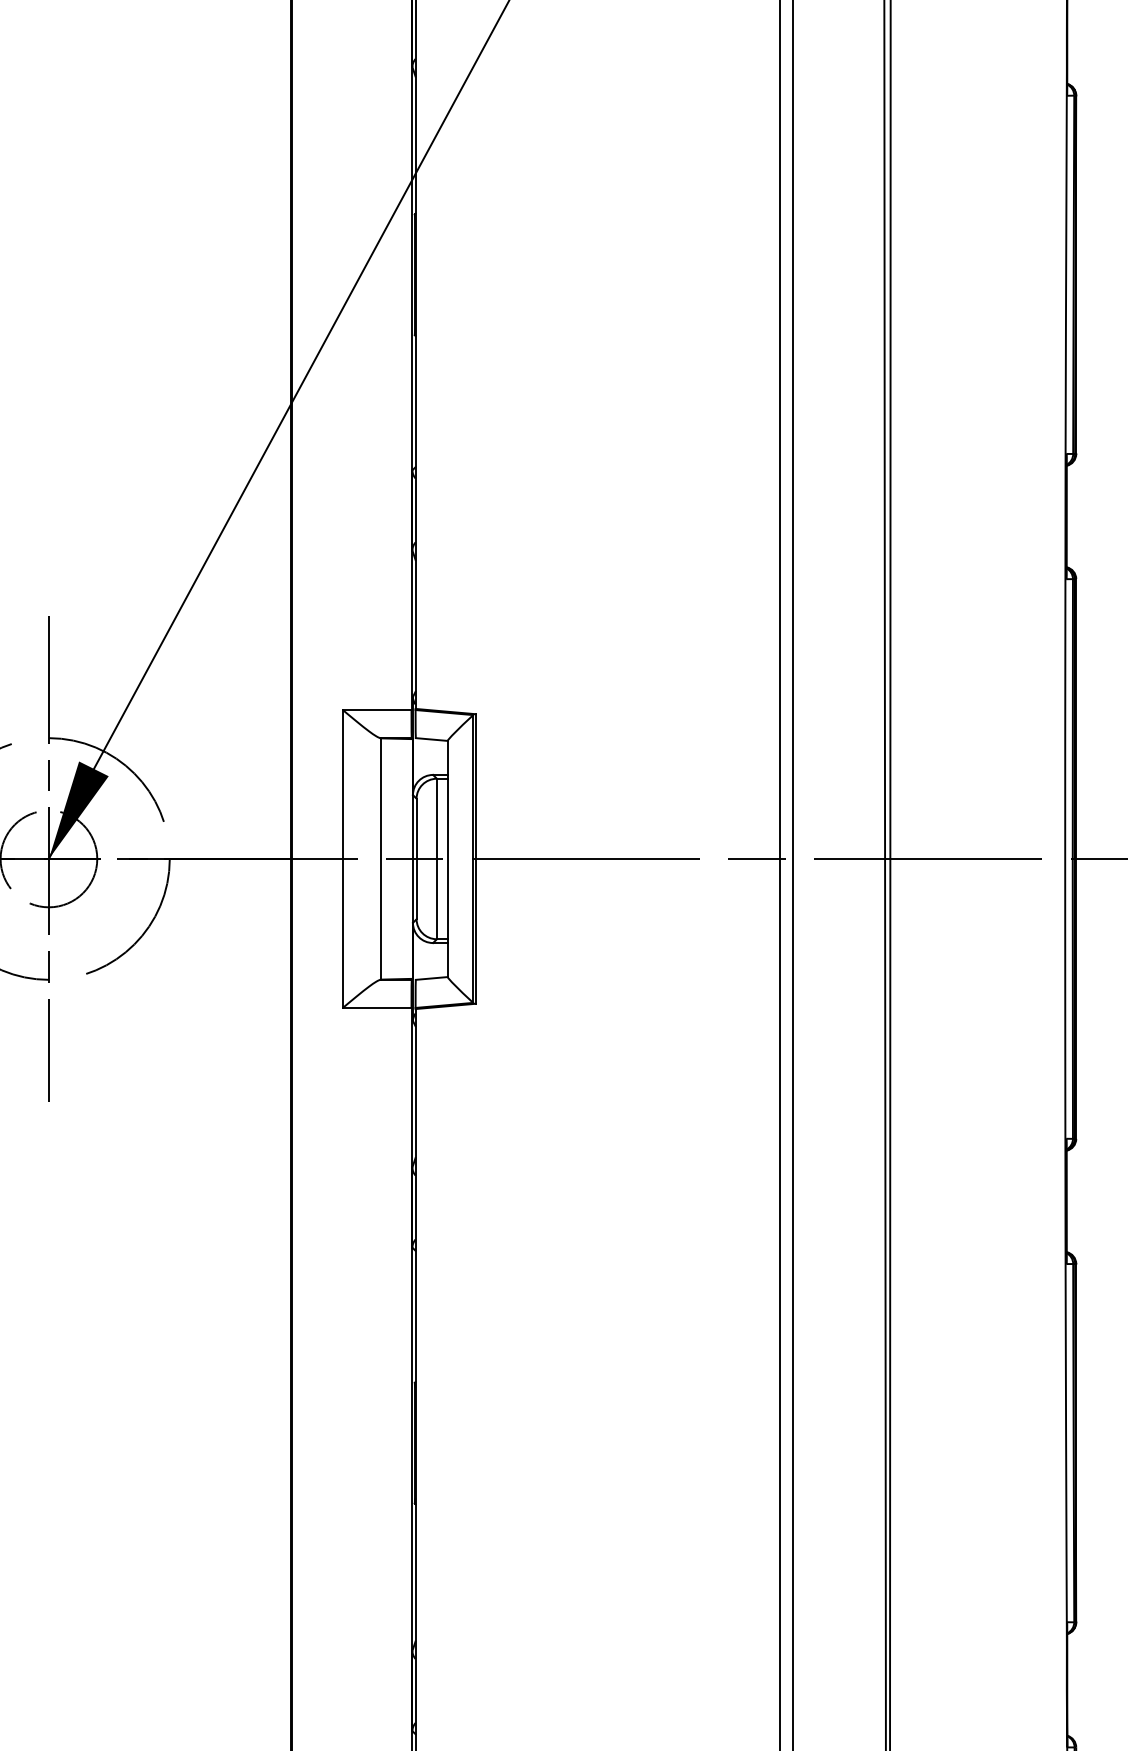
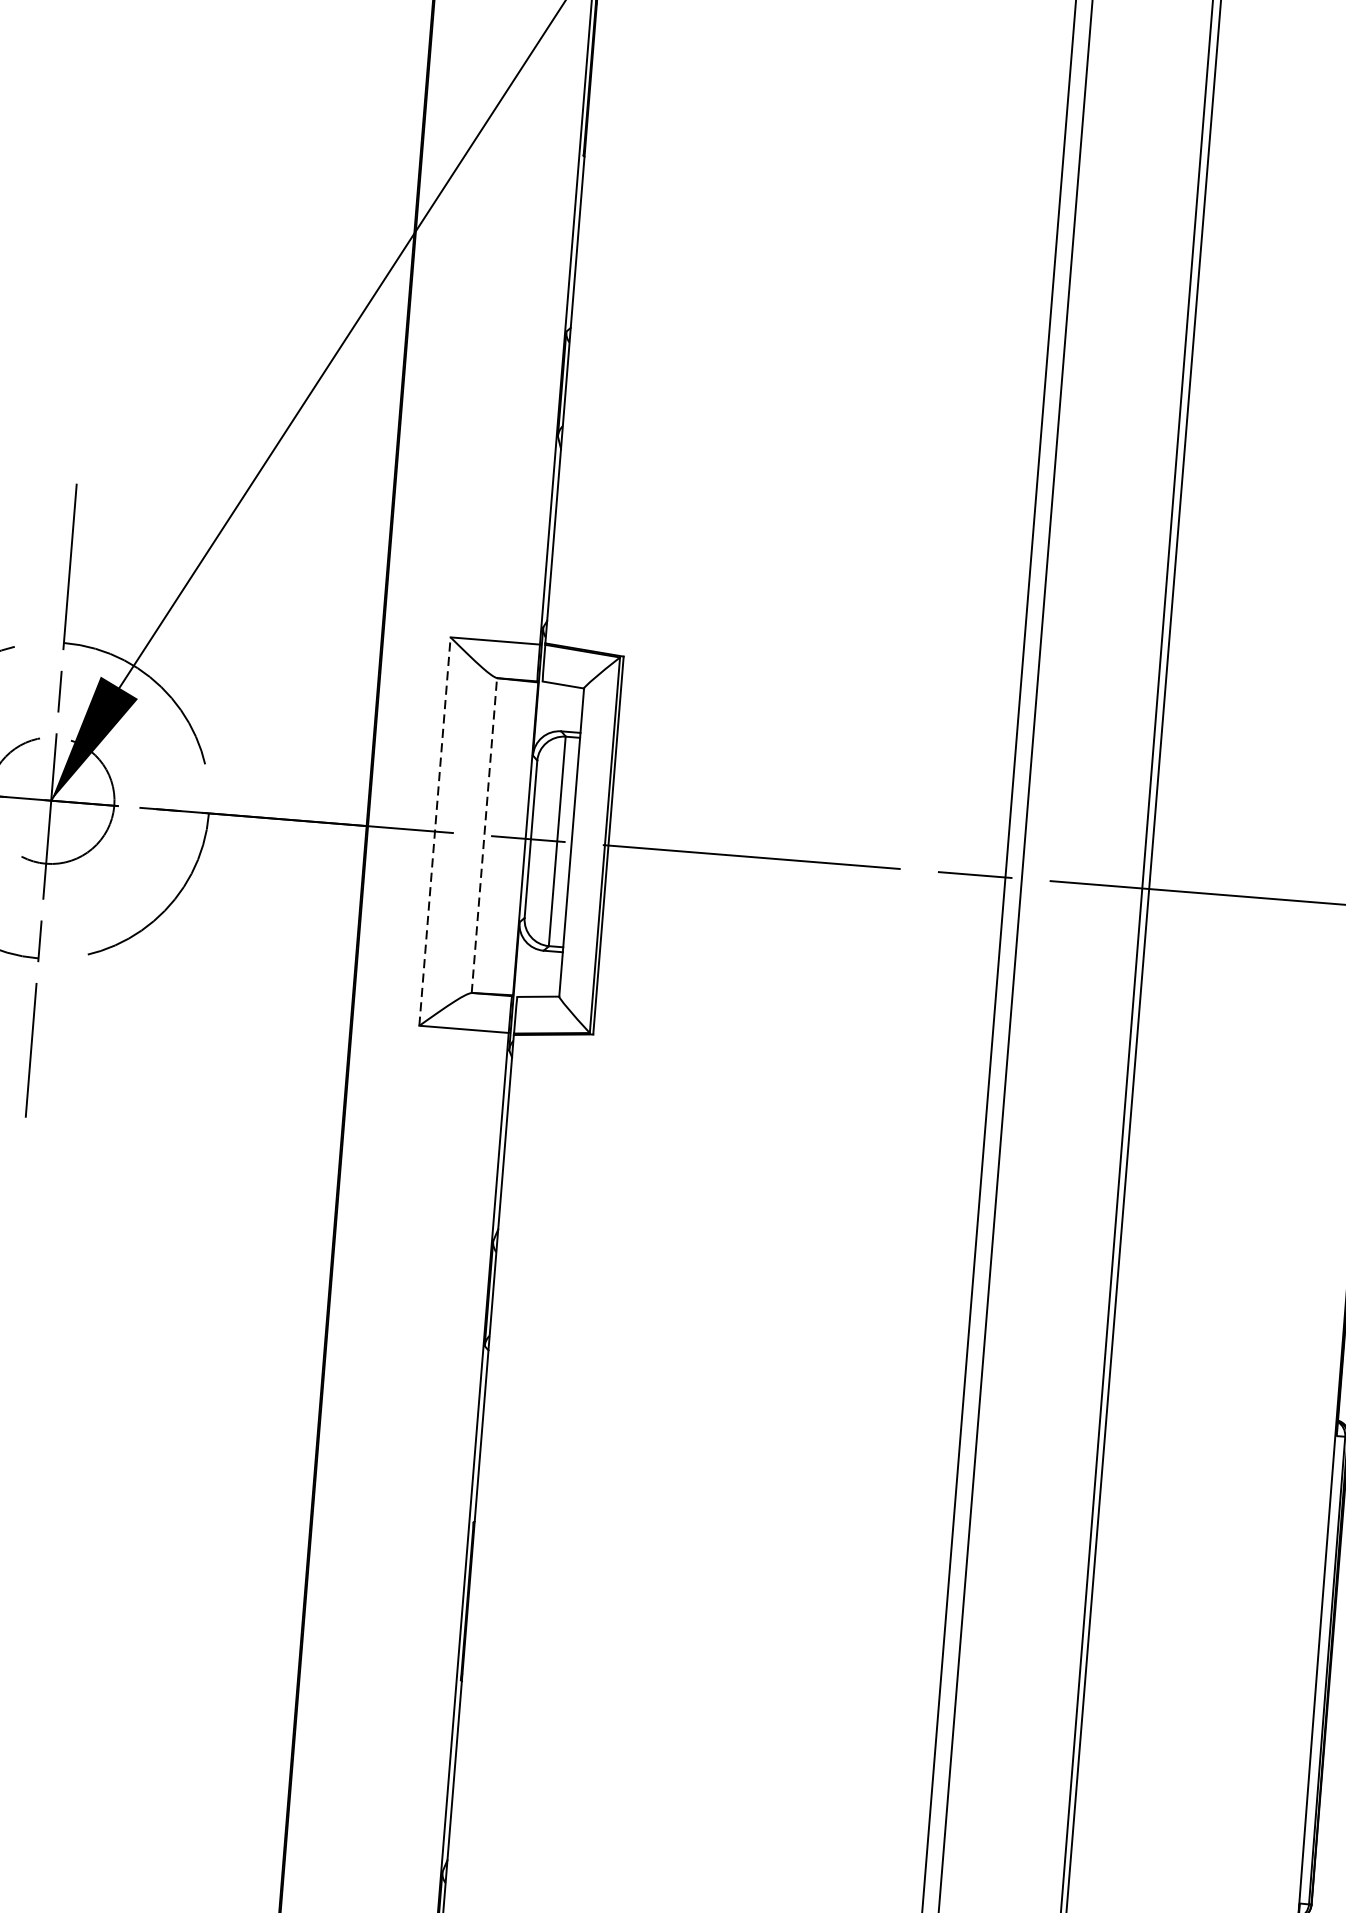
line: (343, 858) -> (435, 830), solid -> dashed
line: (380, 859) -> (483, 836), solid -> dashed

